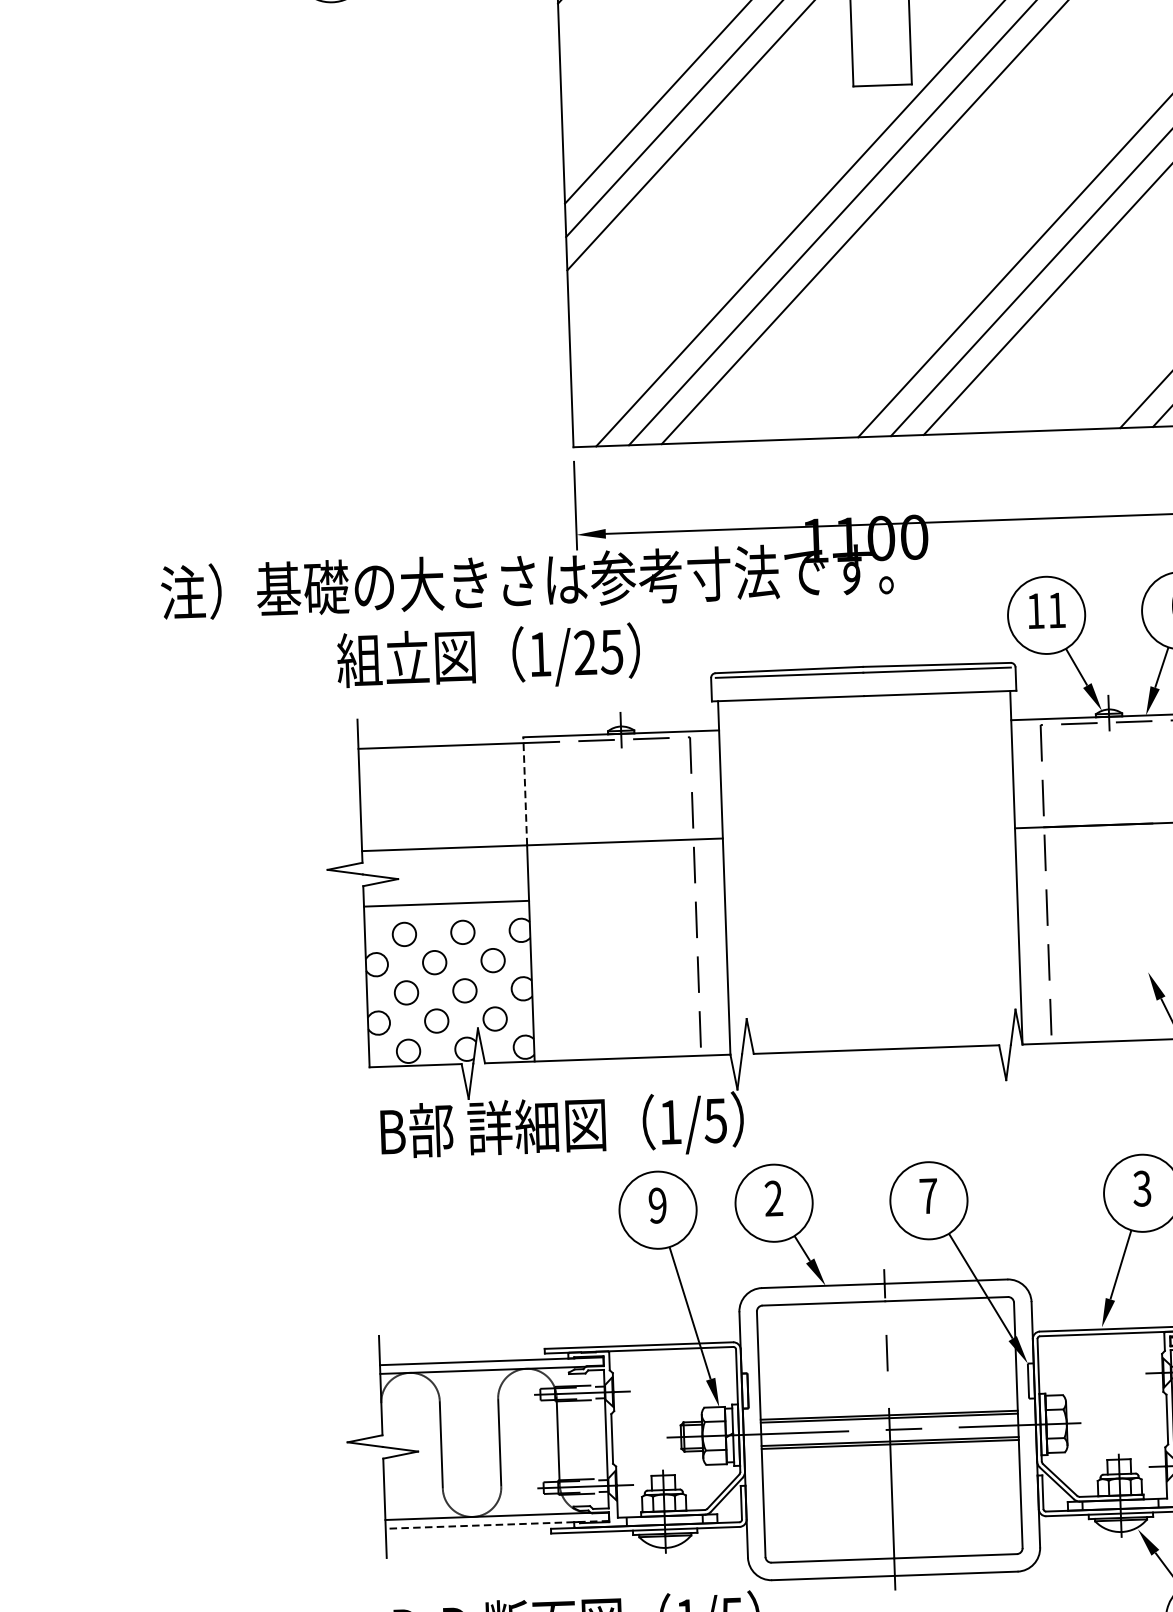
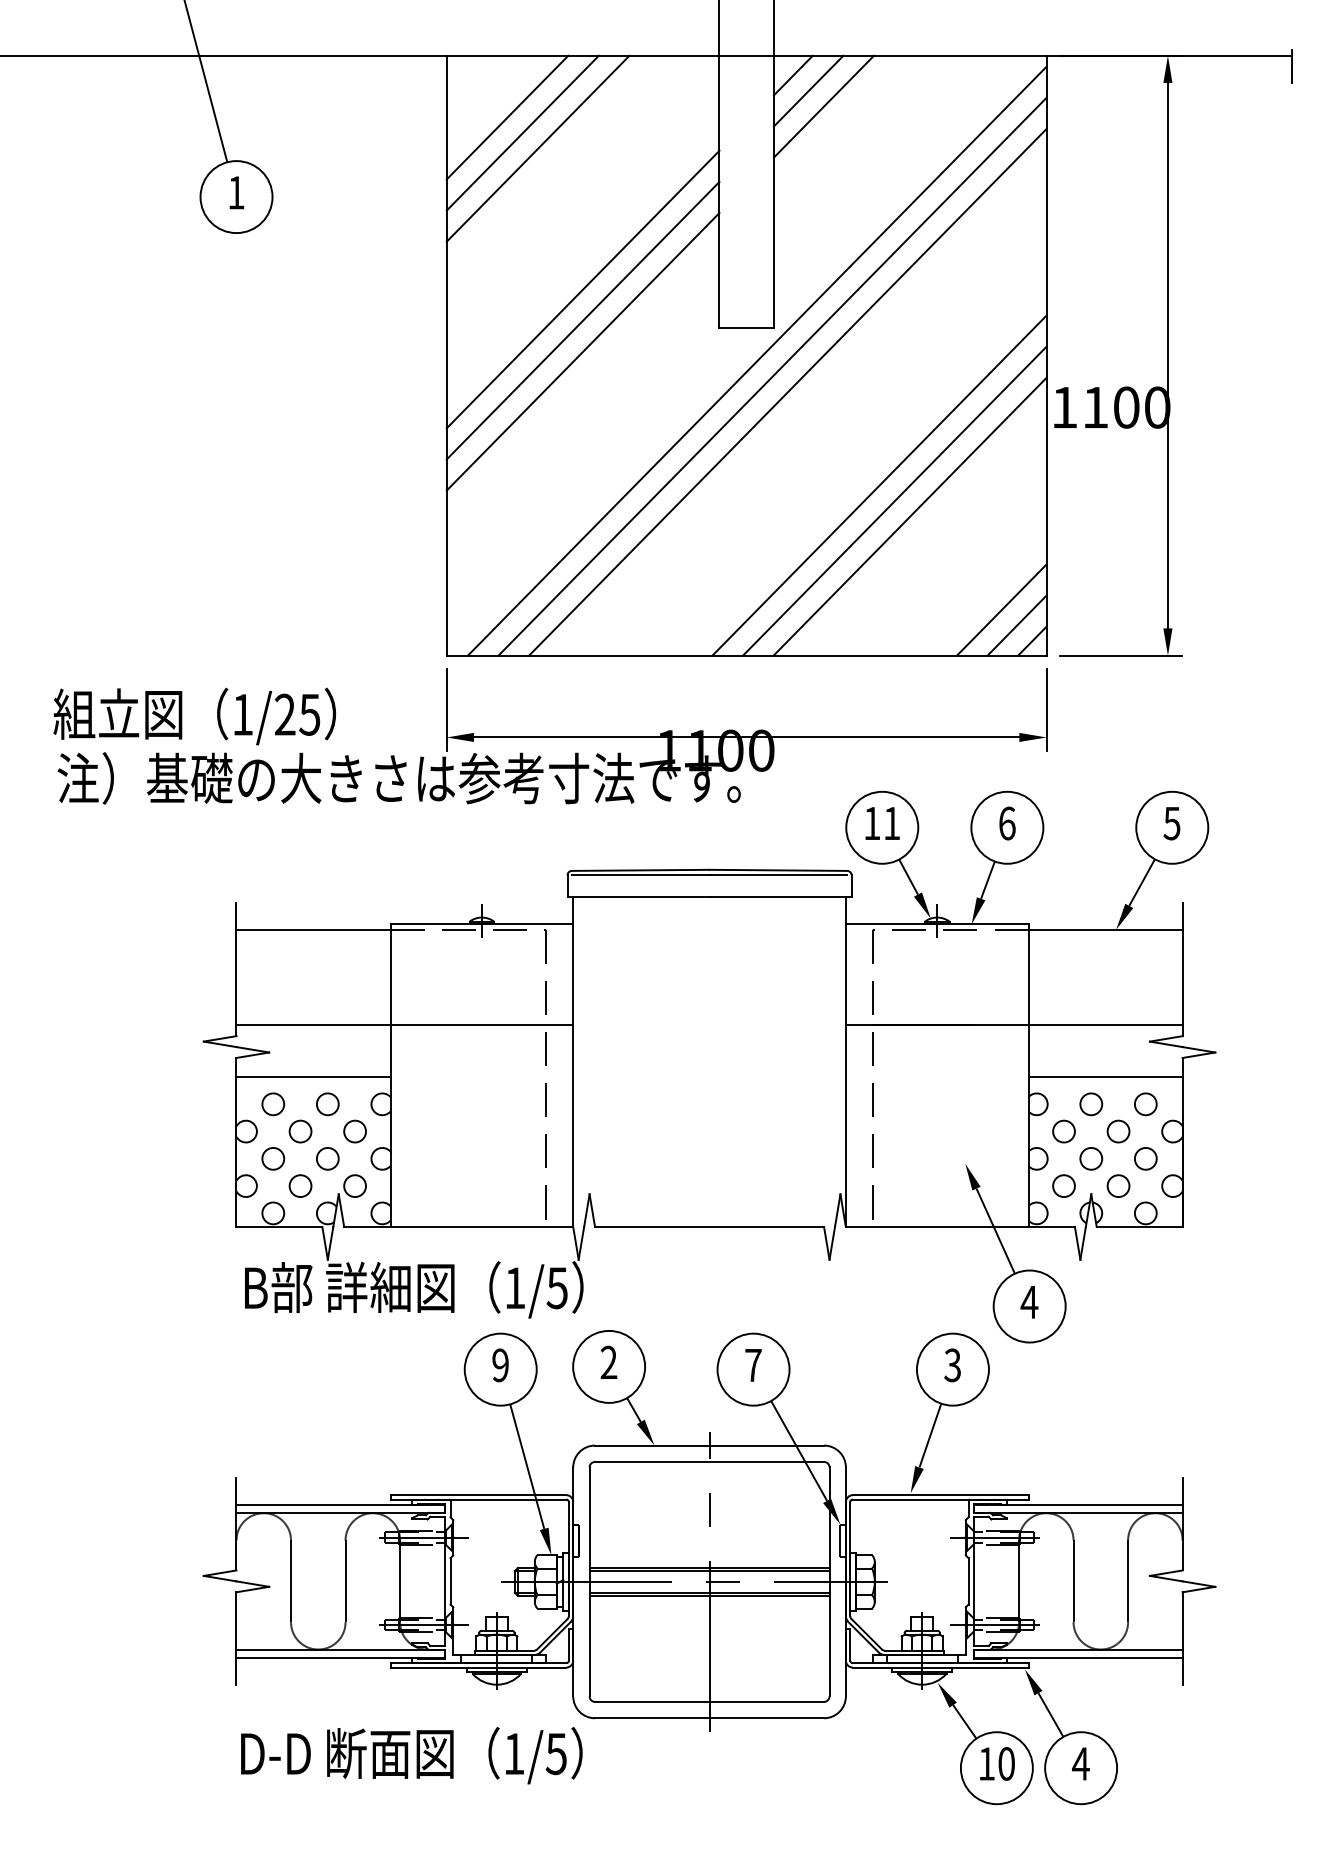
text: (488, 658) -> (194, 716), moved
line: (525, 790) -> (390, 974), dashed -> solid
line: (497, 1524) -> (340, 1657), dashed -> solid

